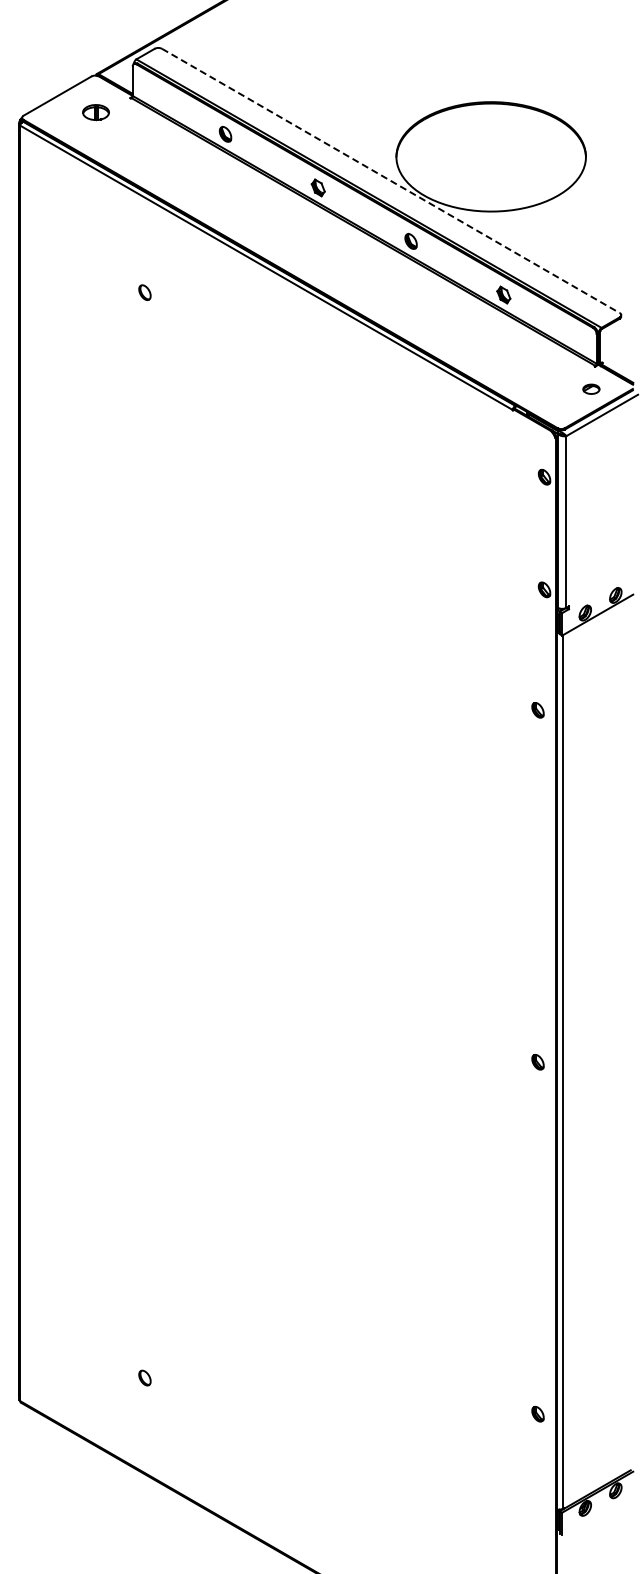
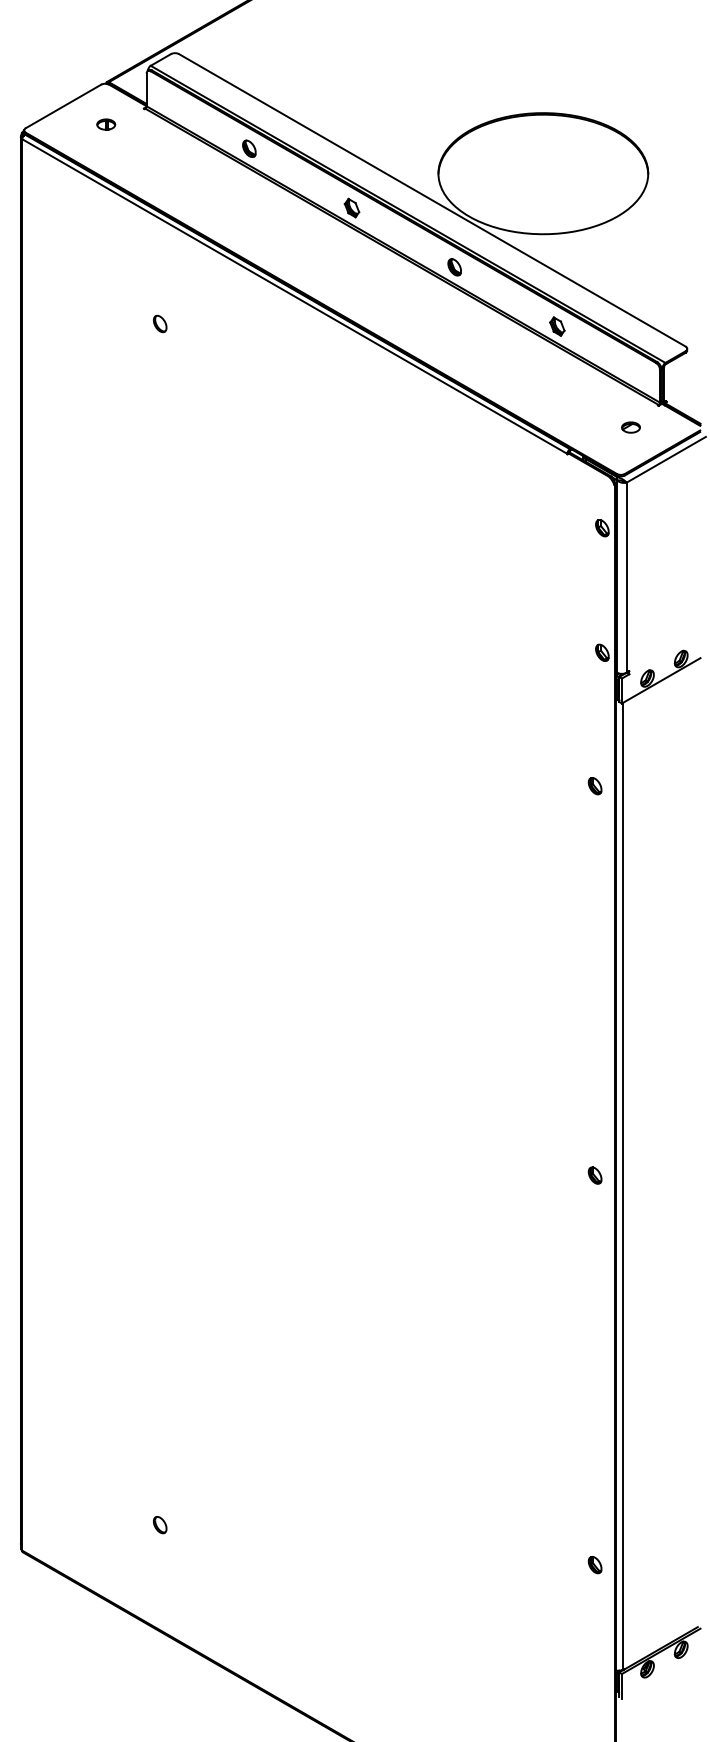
part: (96, 112) -> (106, 124), size x0.62
line: (391, 181) -> (433, 200), dashed -> solid
part: (591, 388) -> (631, 426), moved

